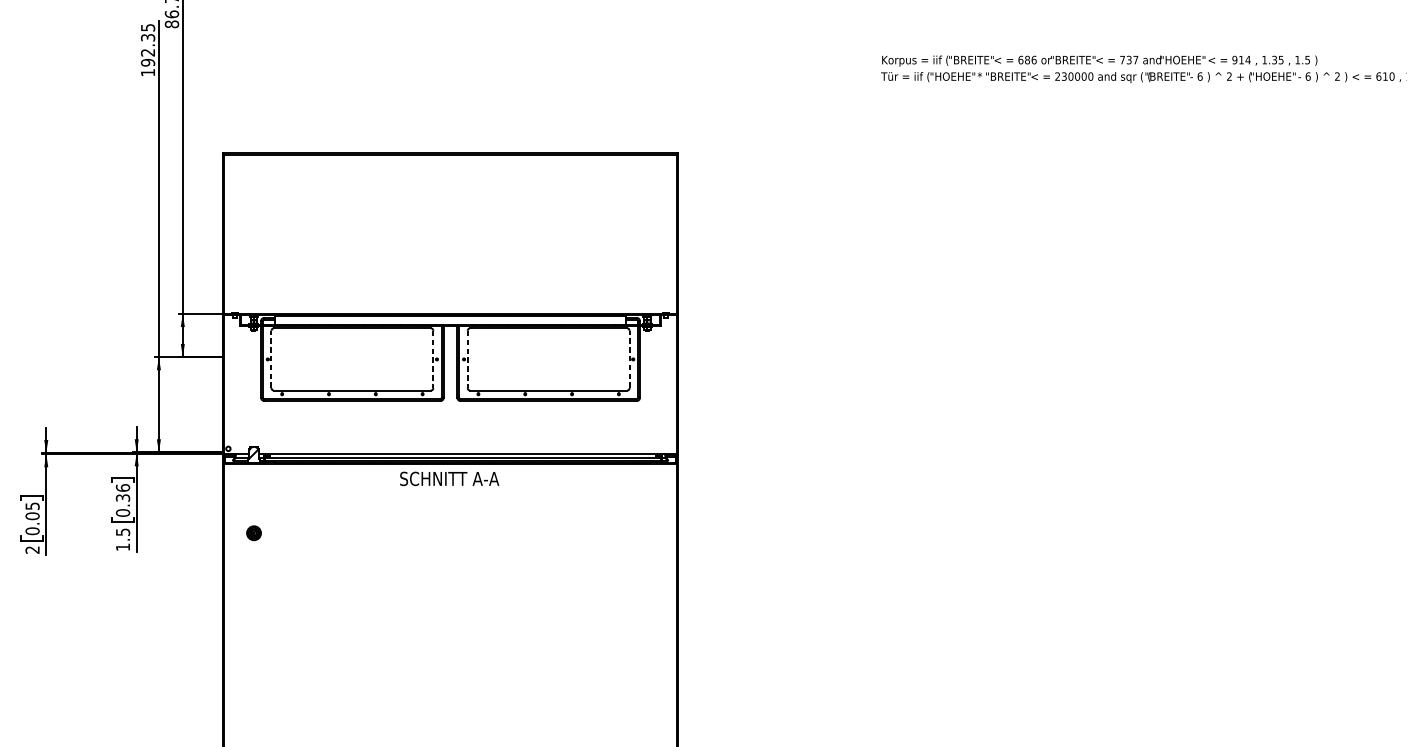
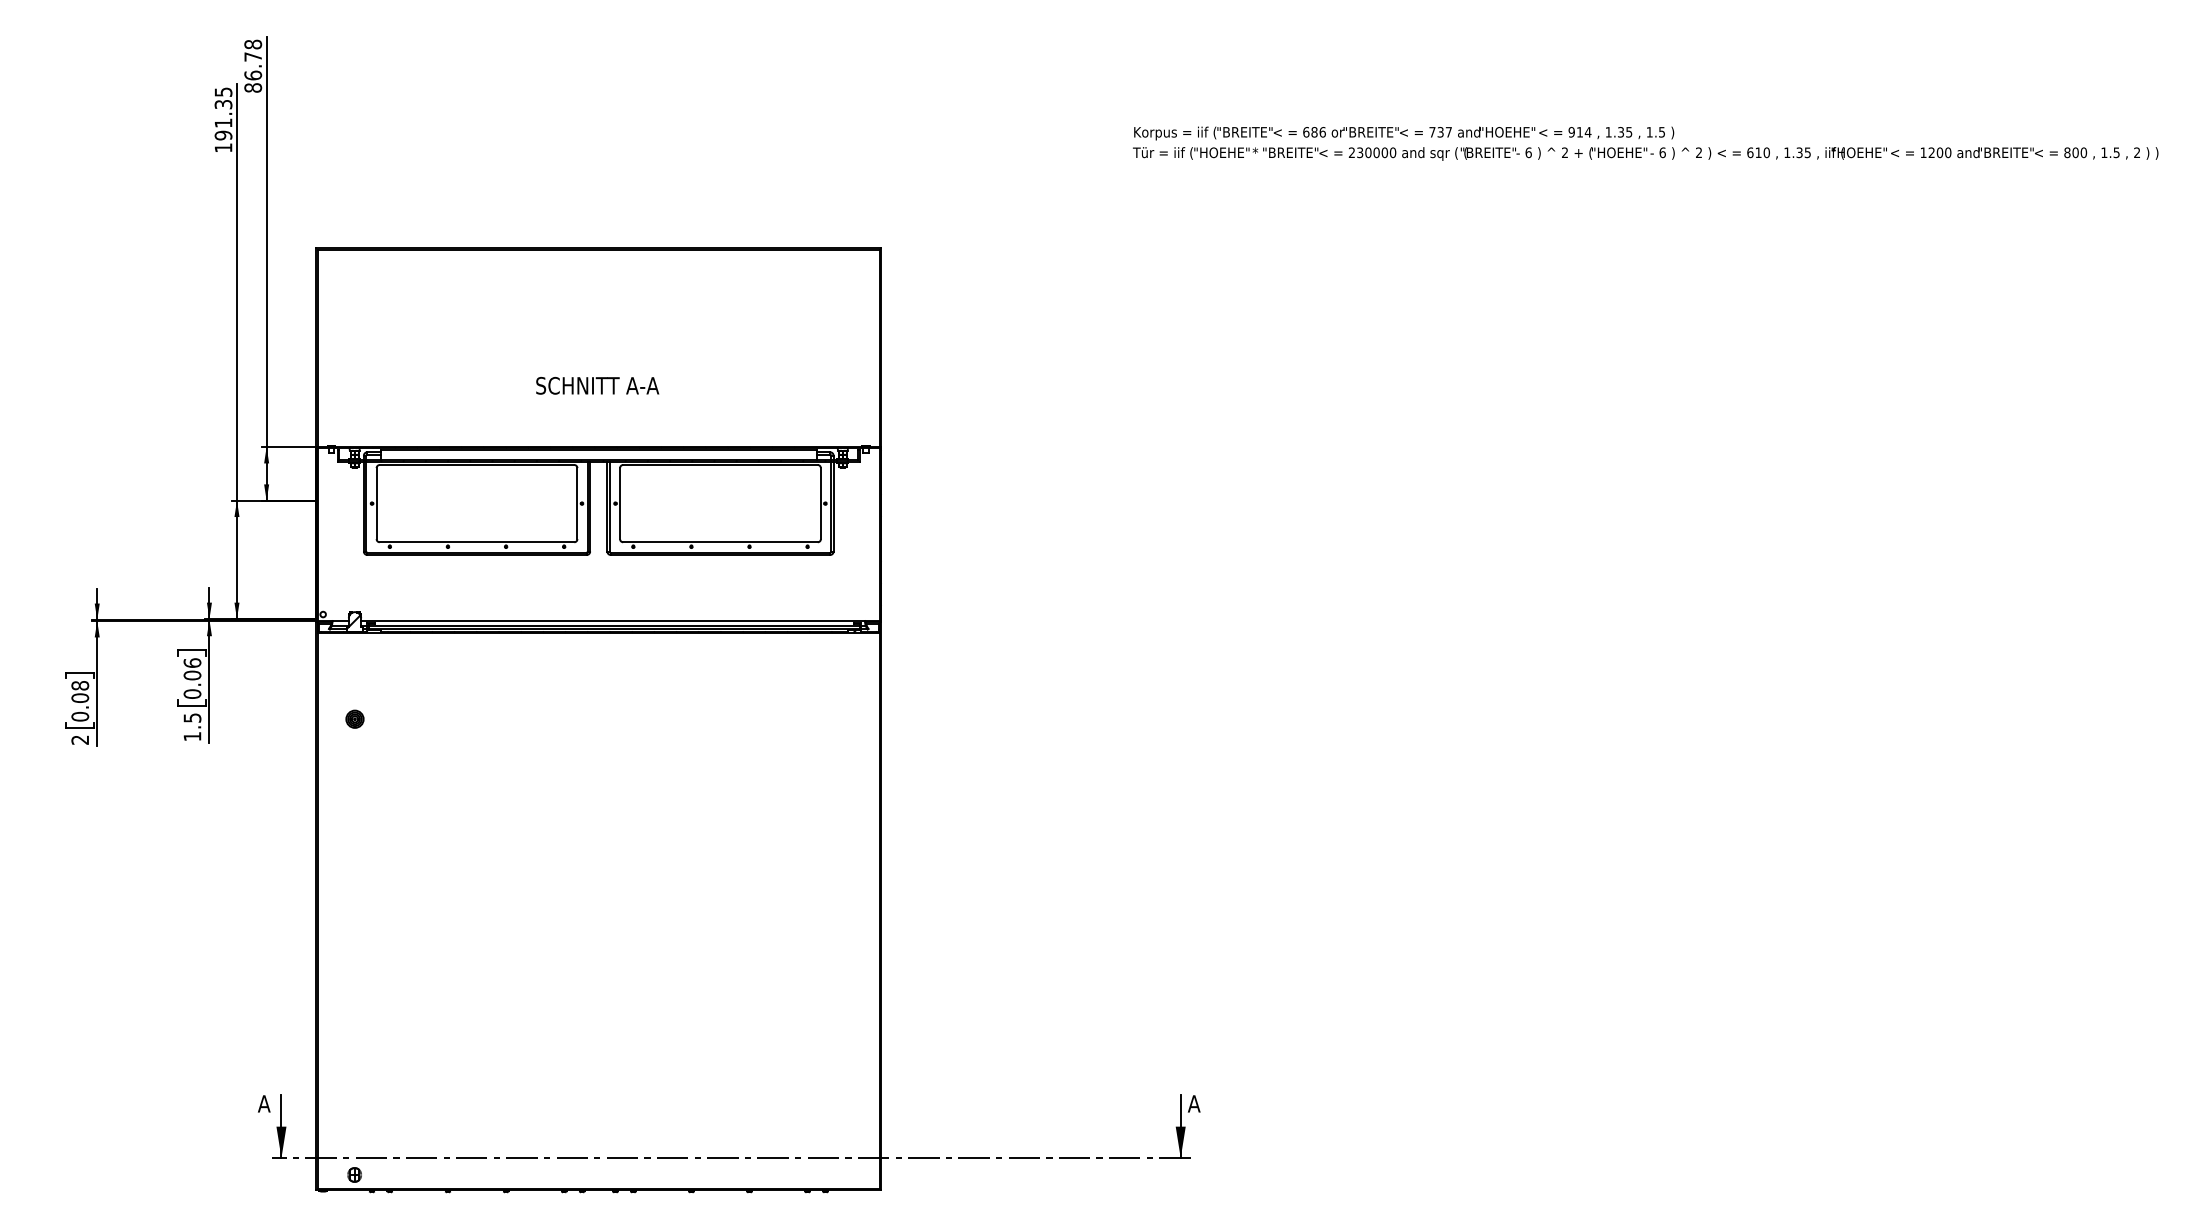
text: (148, 52) -> (223, 122), 192.35 -> 191.35
line: (271, 359) -> (376, 503), dashed -> solid
line: (433, 359) -> (577, 503), dashed -> solid
line: (468, 359) -> (620, 503), dashed -> solid
line: (629, 359) -> (820, 503), dashed -> solid
text: (449, 478) -> (597, 385), moved
text: (123, 497) -> (192, 675), 0.36 -> 0.06
text: (32, 506) -> (80, 685), 0.05 -> 0.08

